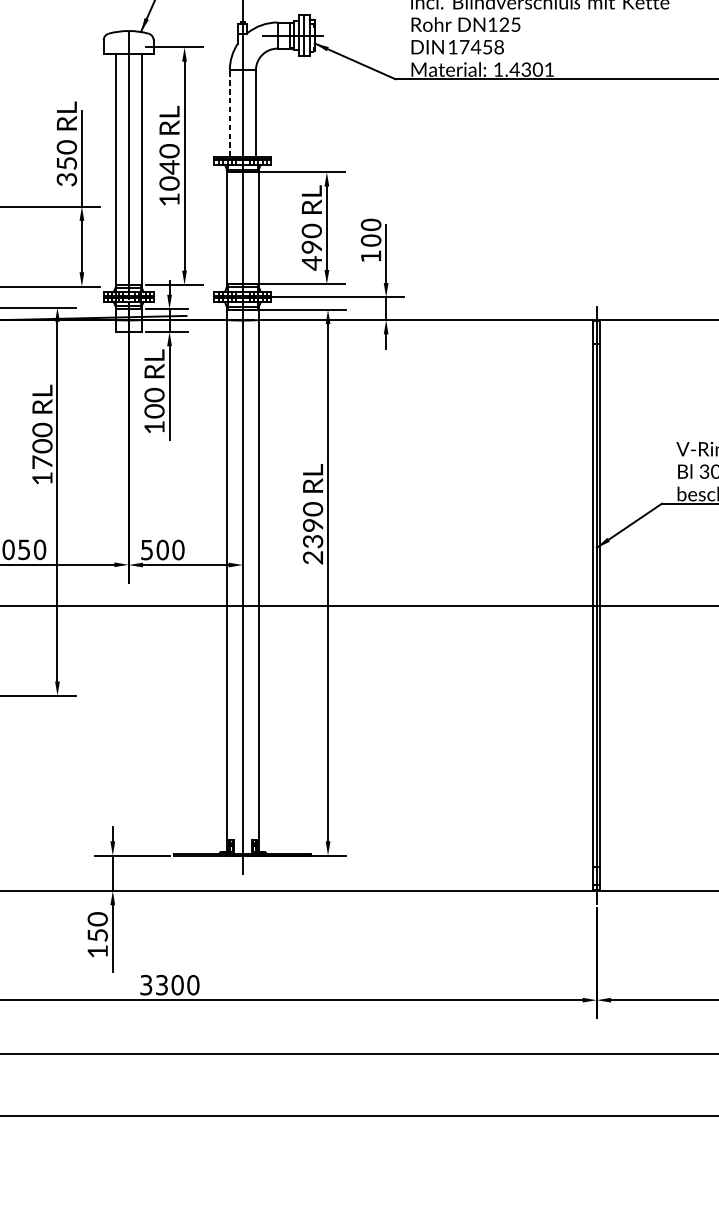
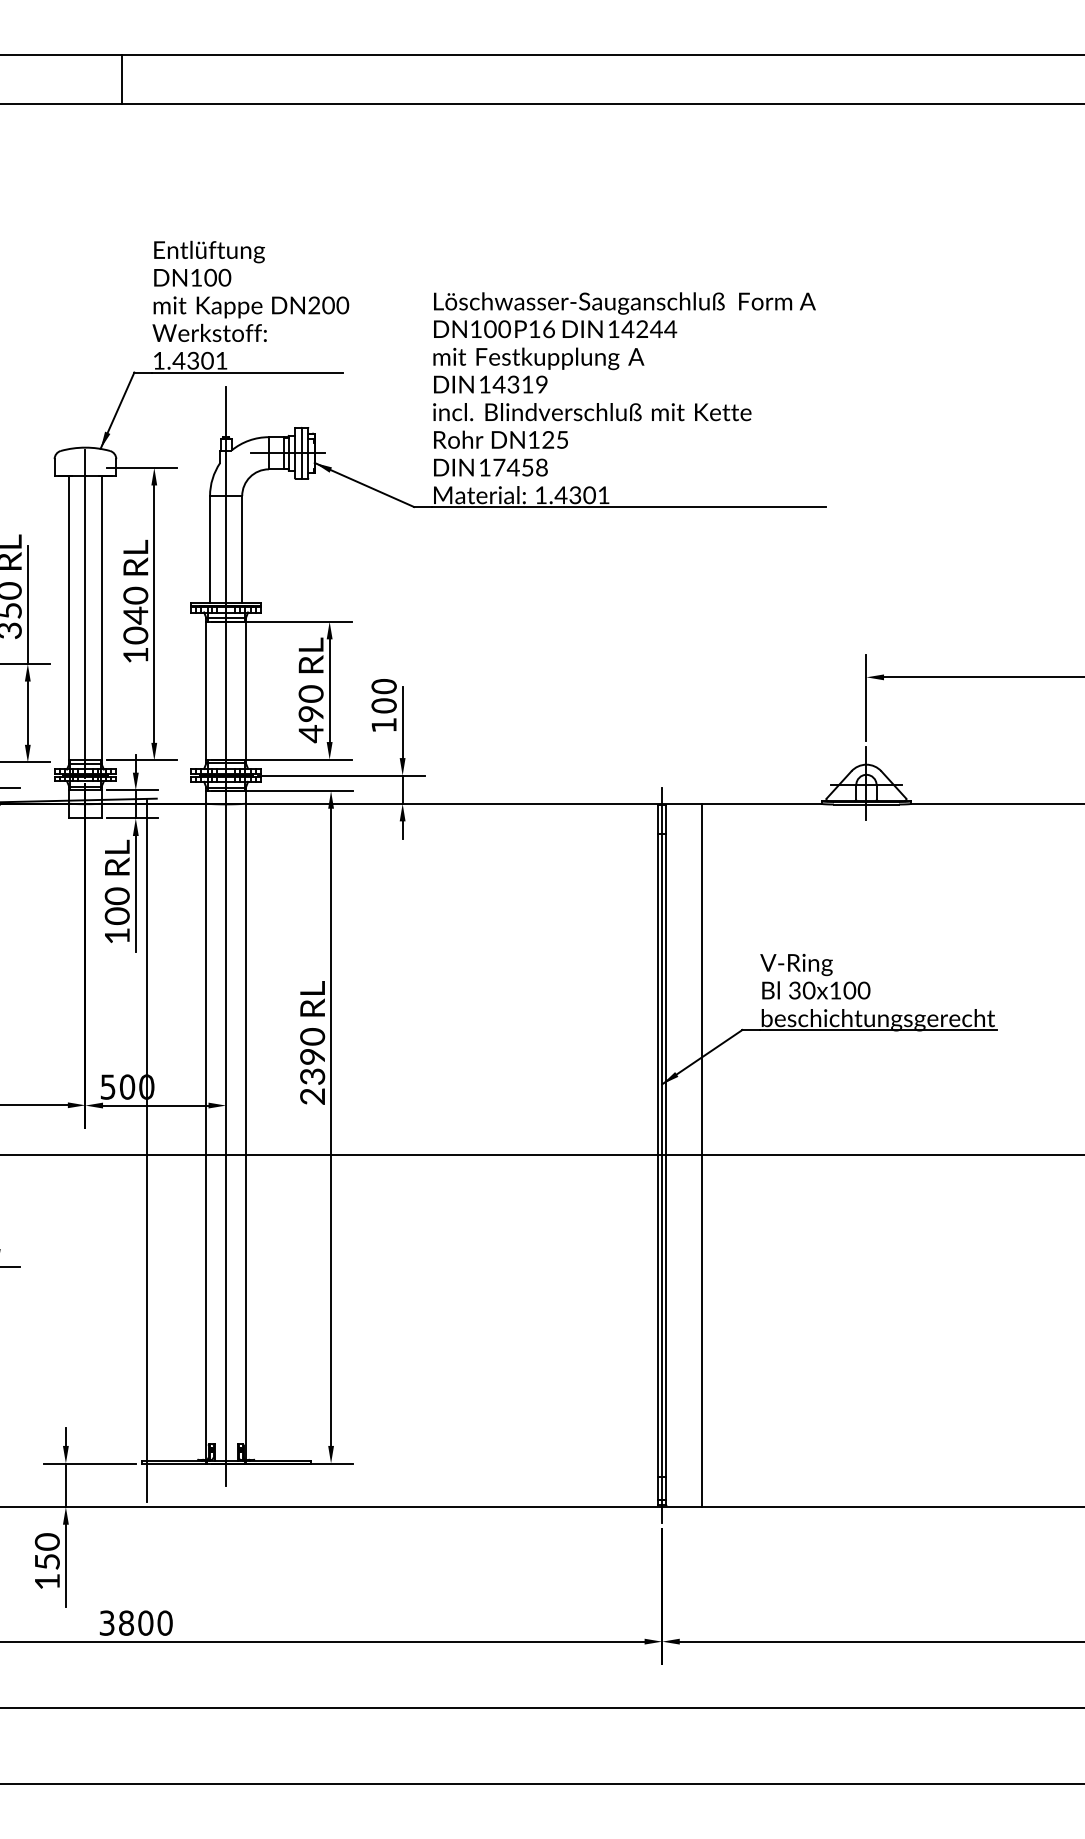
line: (230, 112) -> (210, 548), dashed -> solid
line: (179, 601) -> (147, 1150), added
line: (628, 605) -> (701, 1155), added
text: (161, 984) -> (126, 1622), 3300 -> 3800

